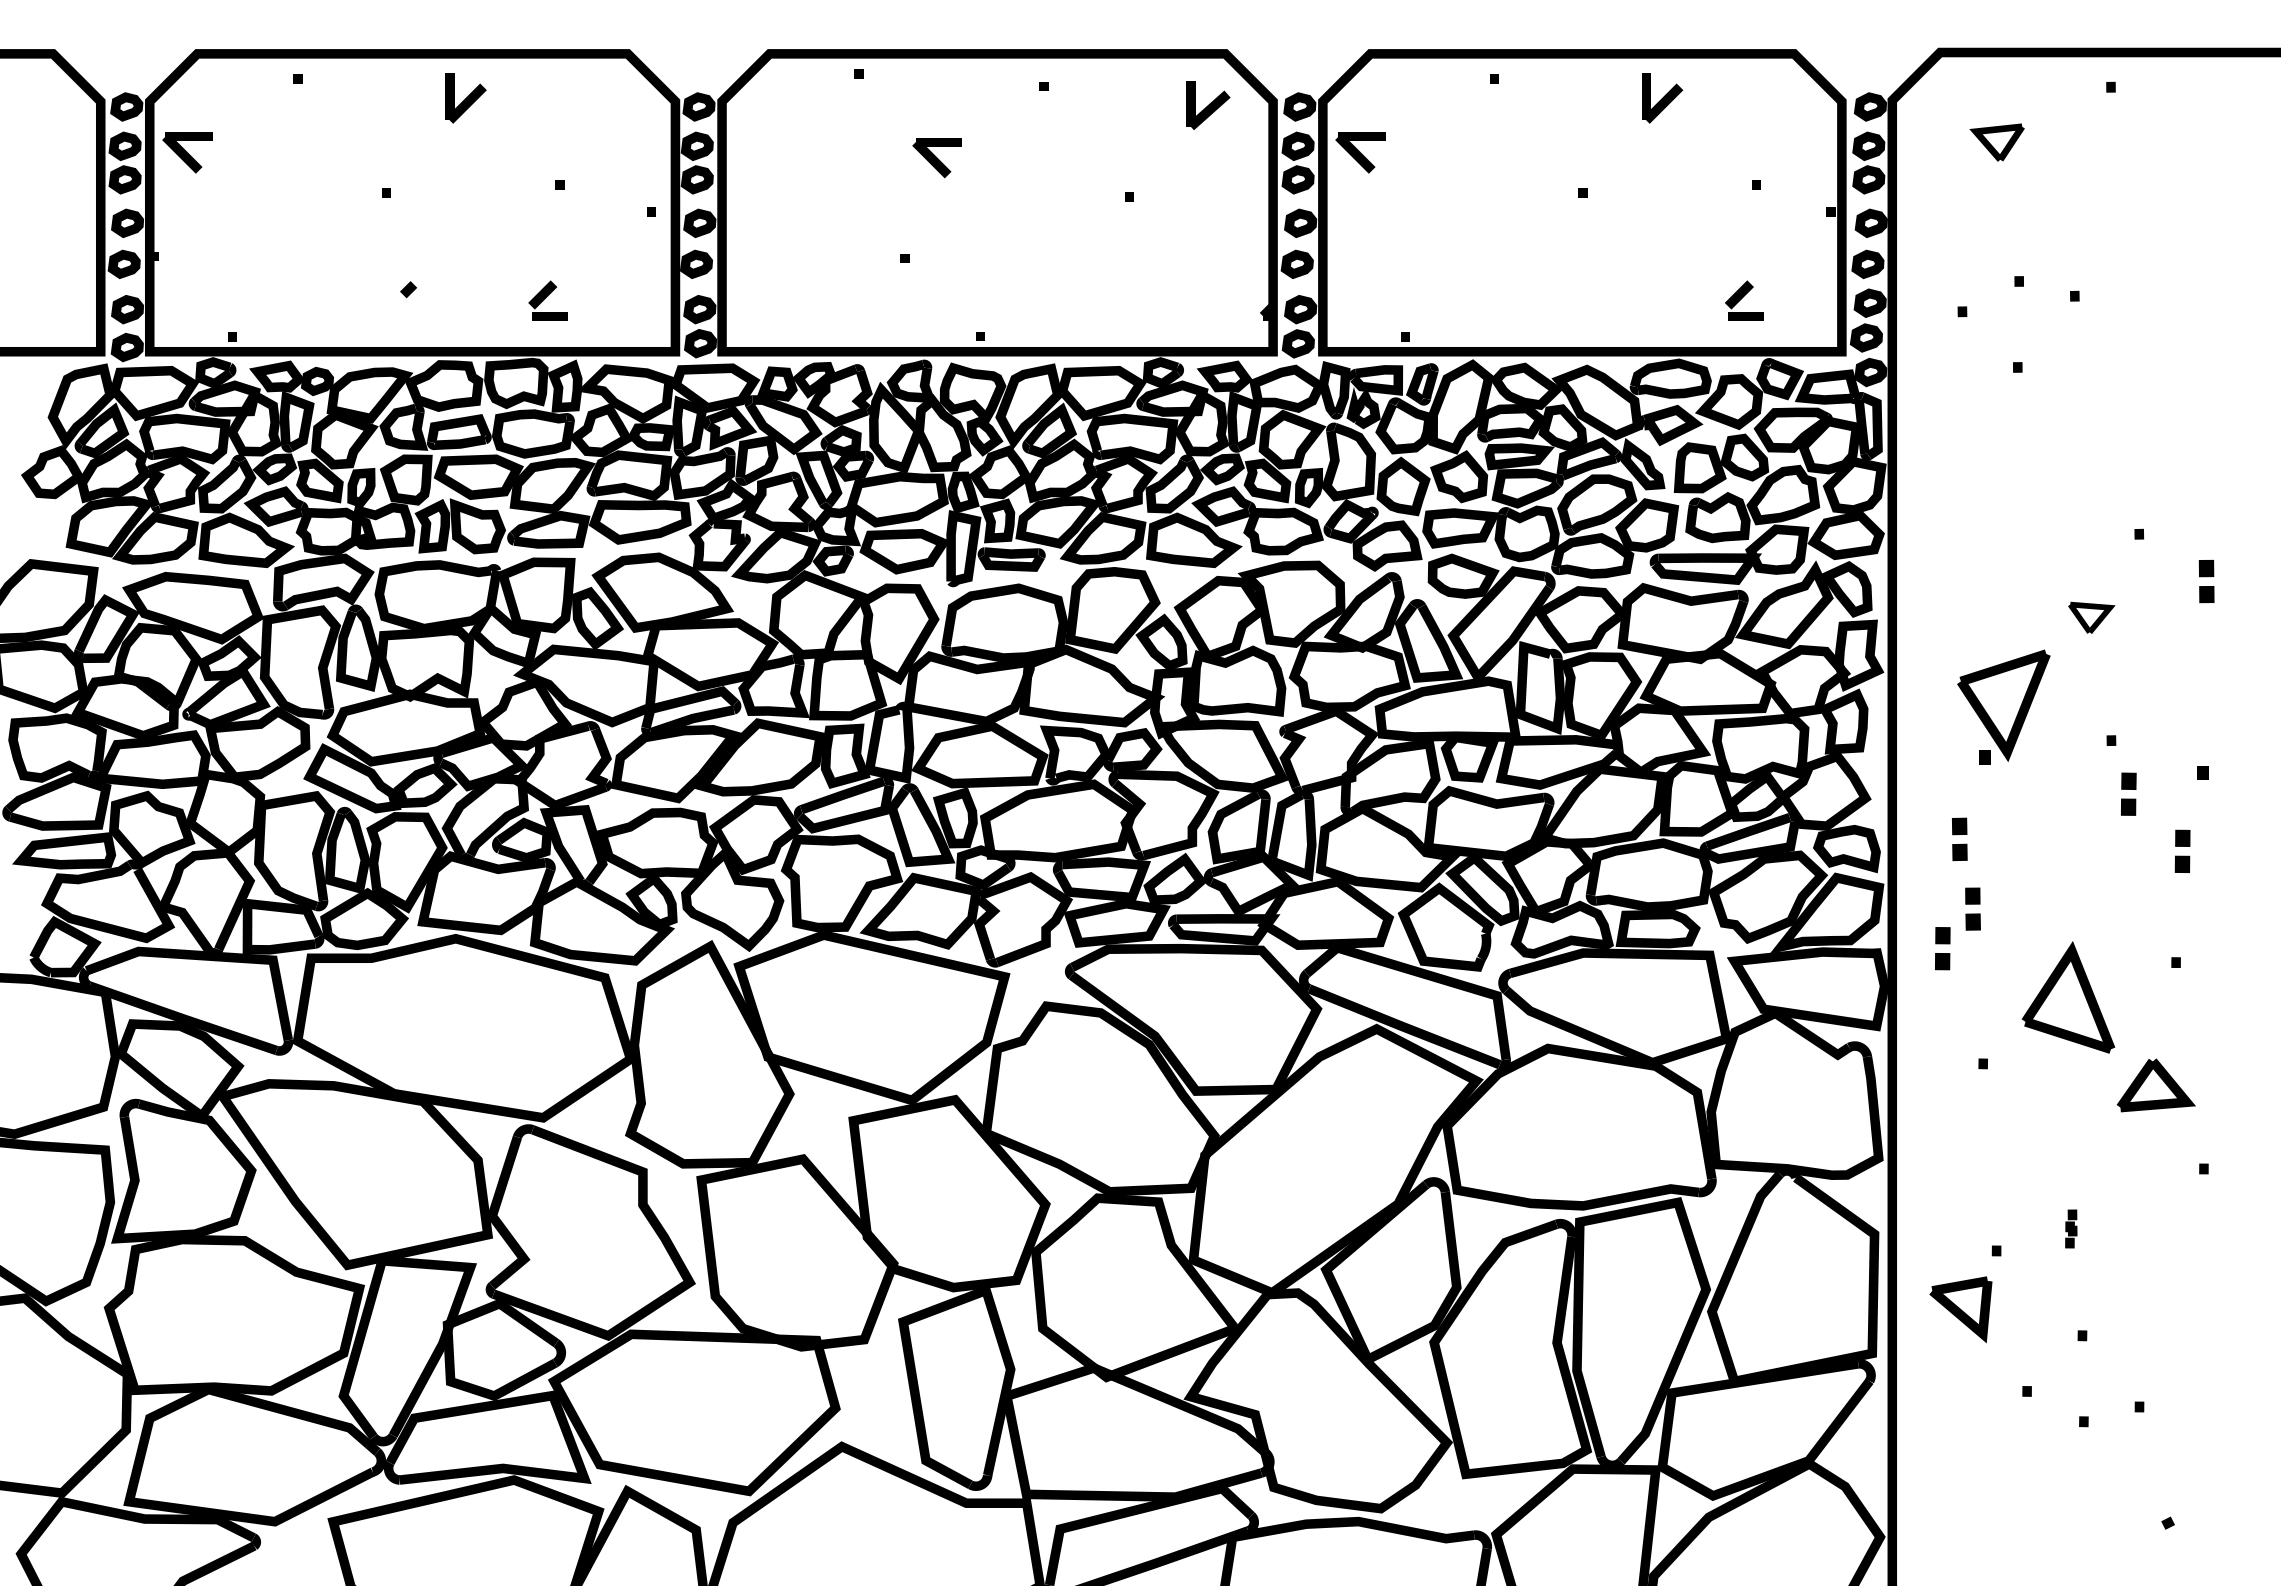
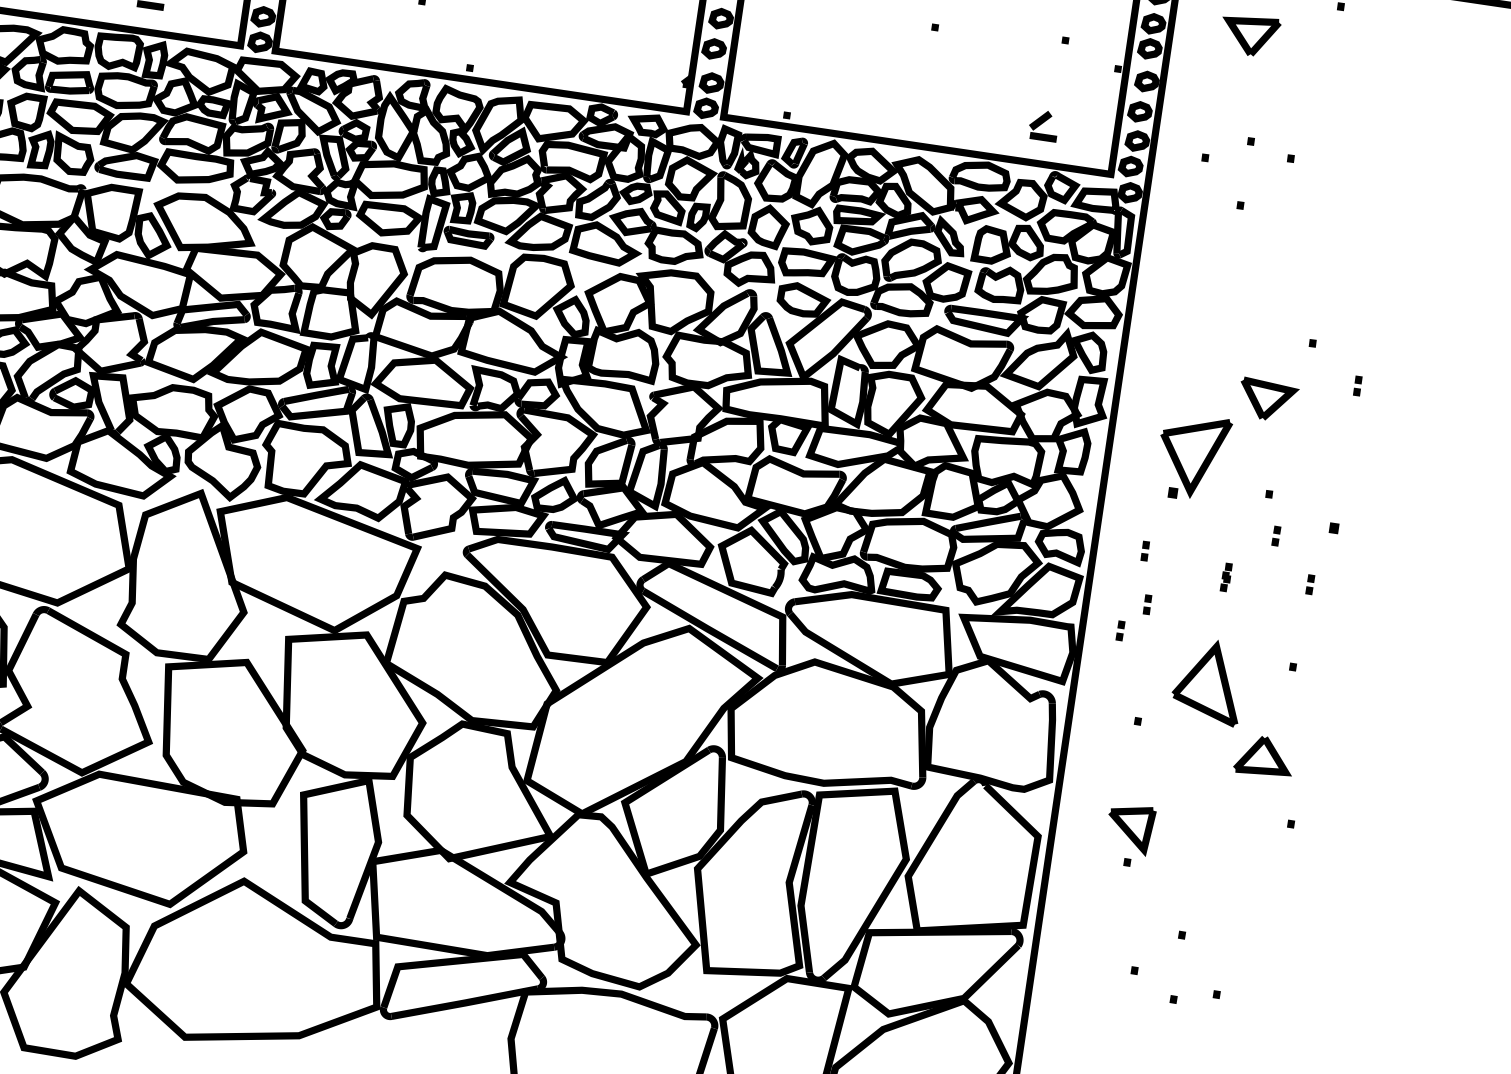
part: (1996, 142) -> (1249, 35), size x1.43
part: (2206, 581) -> (1357, 386), size x0.62
part: (2091, 617) -> (1267, 400), size x1.67
part: (2128, 793) -> (1276, 535), size x0.62
part: (1959, 838) -> (1145, 550), size x0.62
part: (2182, 850) -> (1310, 584), size x0.62
part: (1973, 908) -> (1147, 604), size x0.62
part: (1942, 948) -> (1120, 630), size x0.62
part: (2071, 1228) -> (1226, 577), moved
part: (1960, 1309) -> (1129, 828), moved

